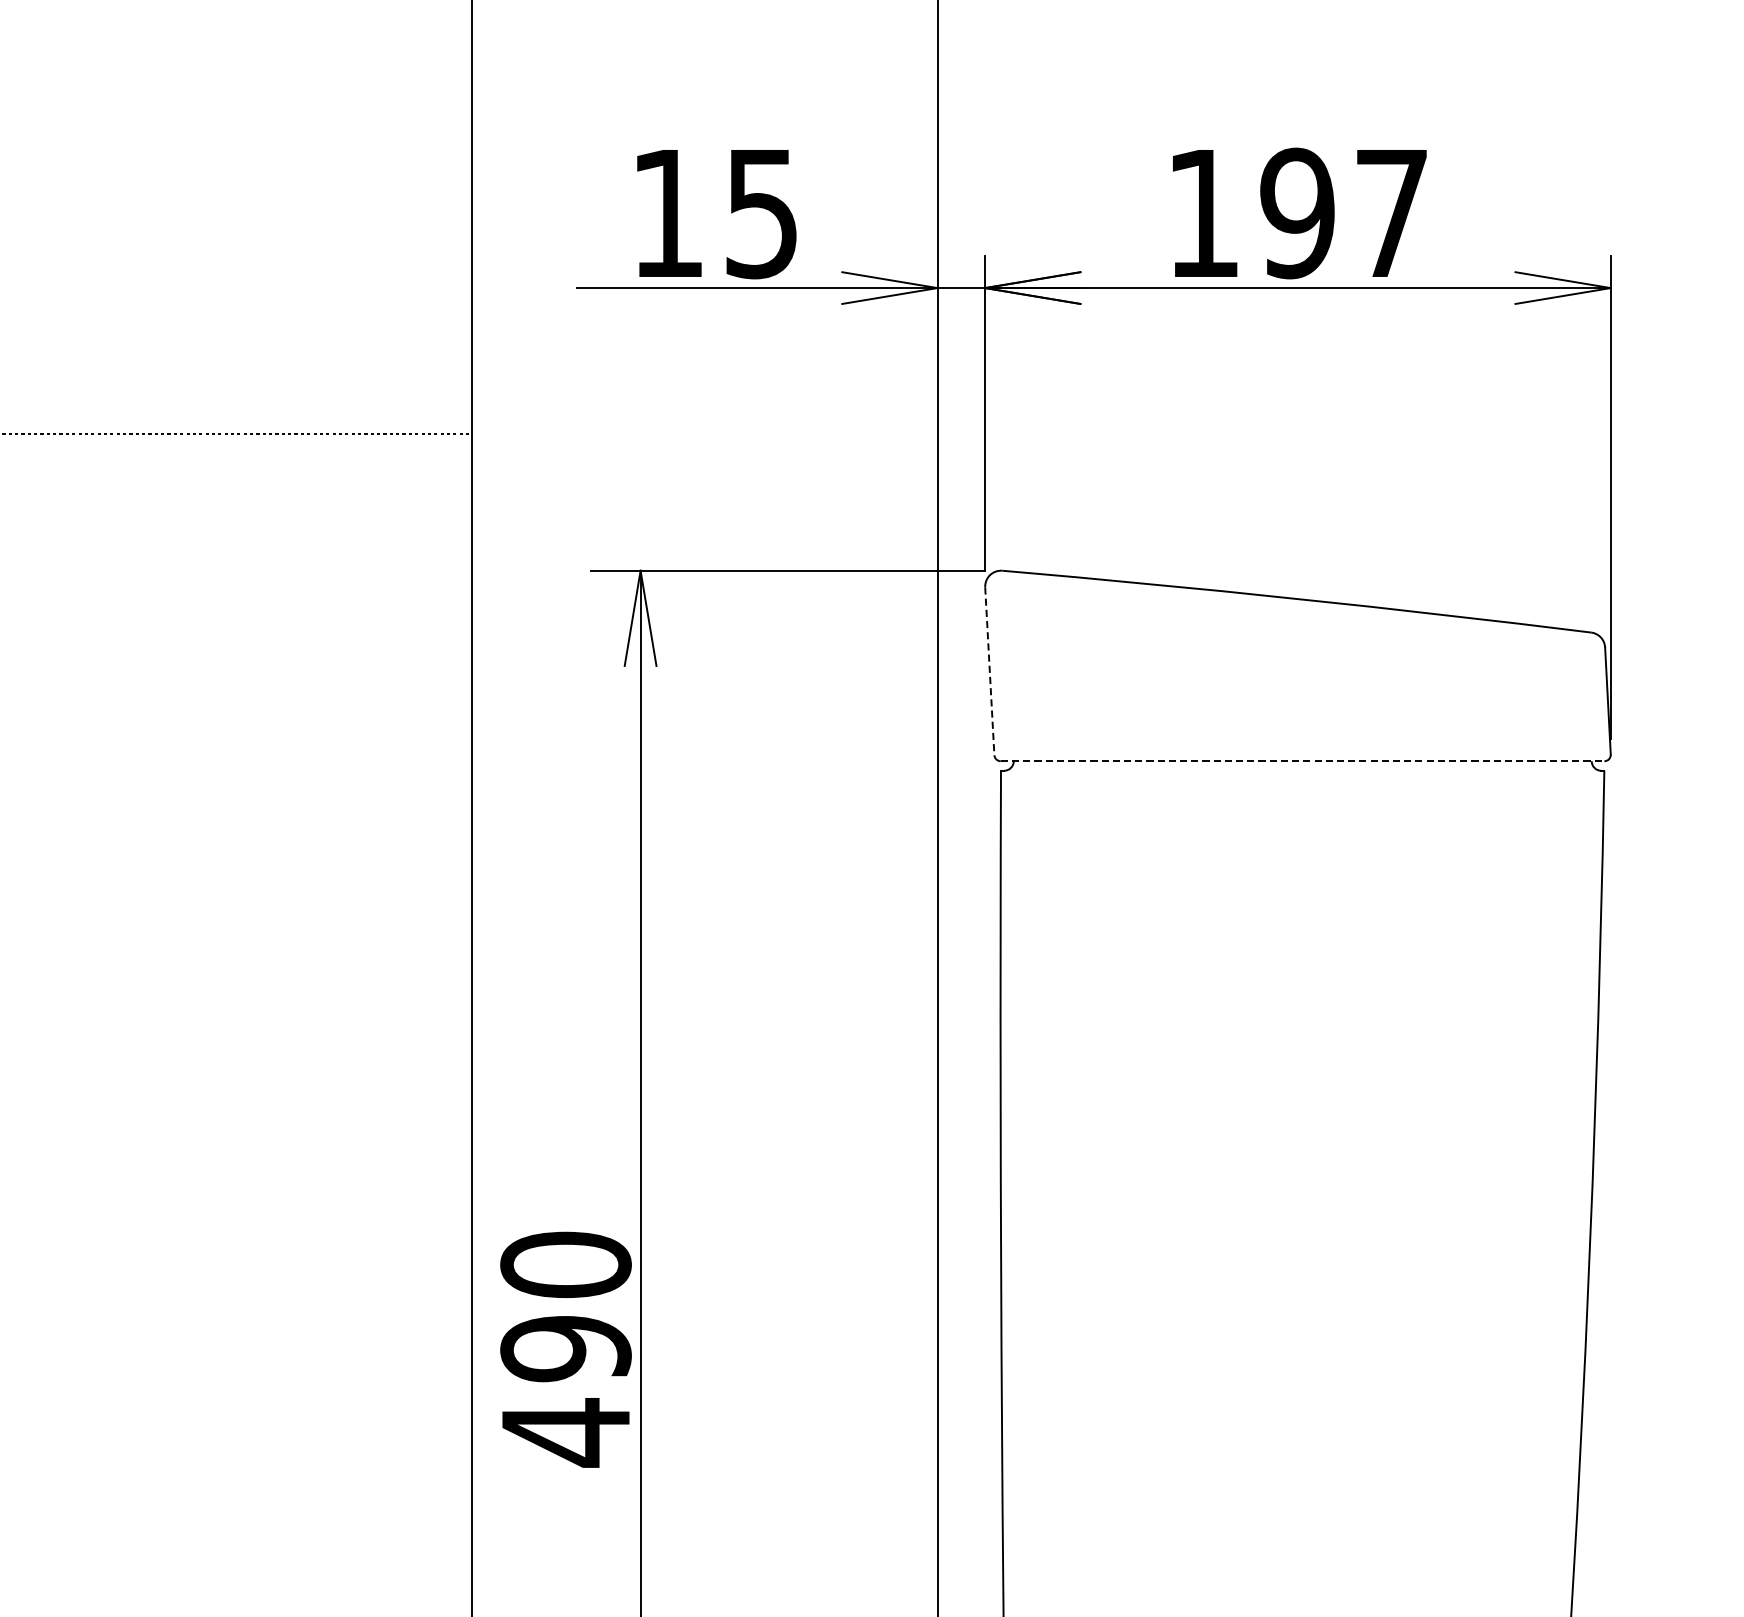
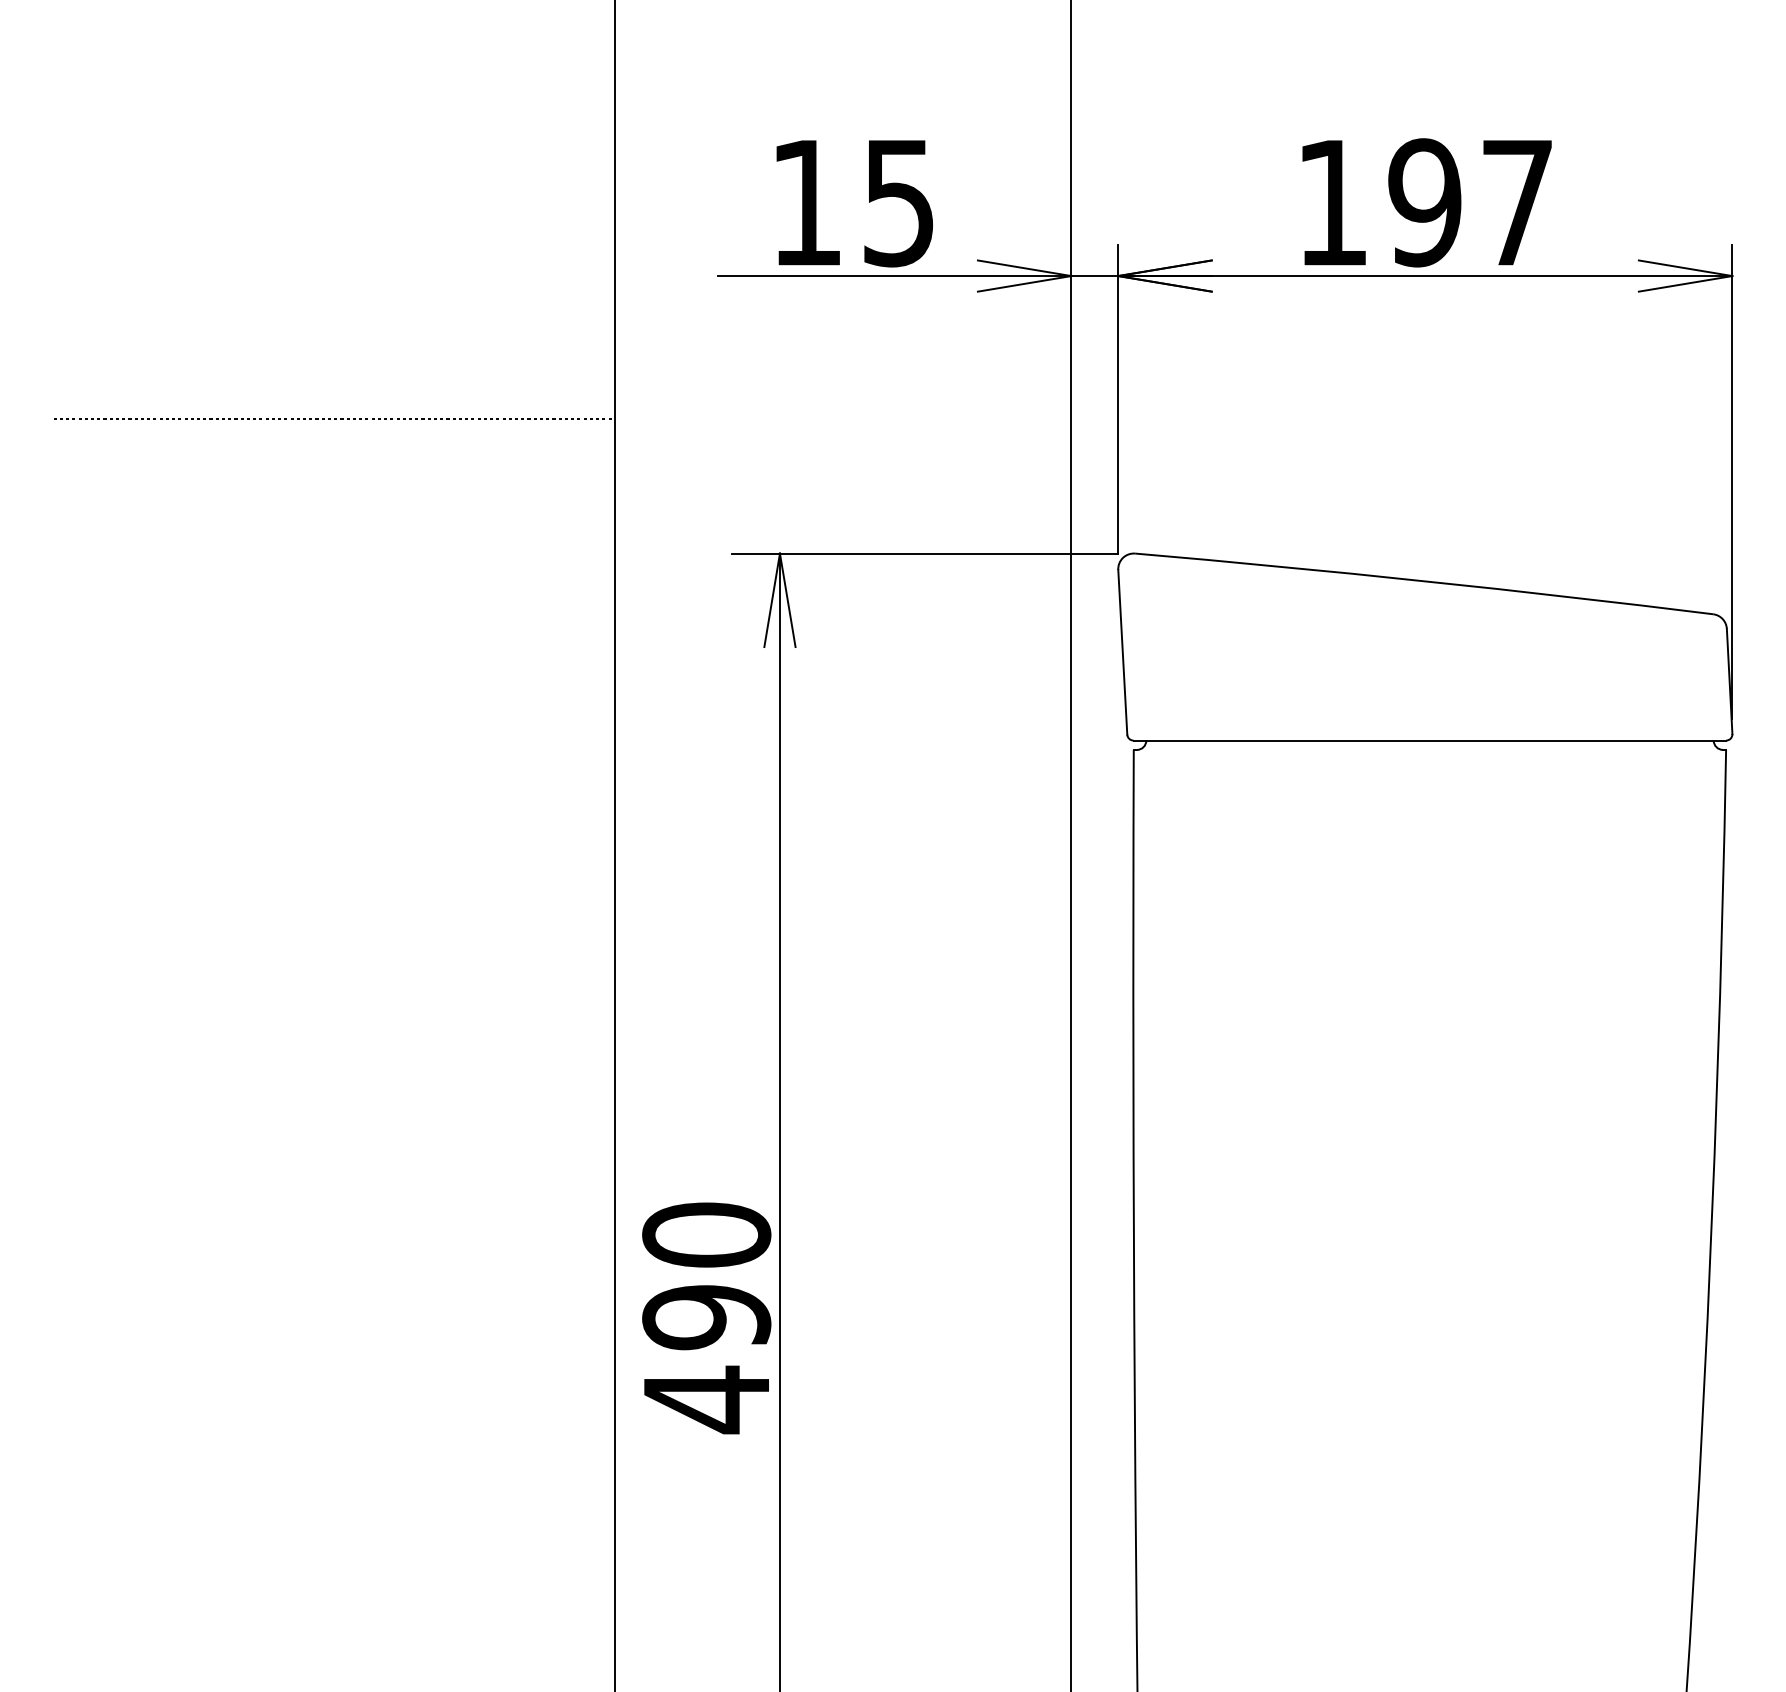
line: (989, 671) -> (1122, 652), dashed -> solid
line: (1303, 761) -> (1430, 740), dashed -> solid

